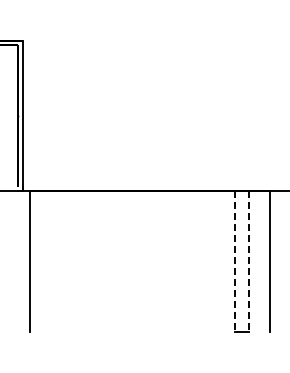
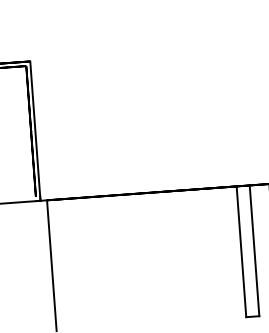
line: (234, 261) -> (241, 251), dashed -> solid
line: (248, 261) -> (254, 250), dashed -> solid

